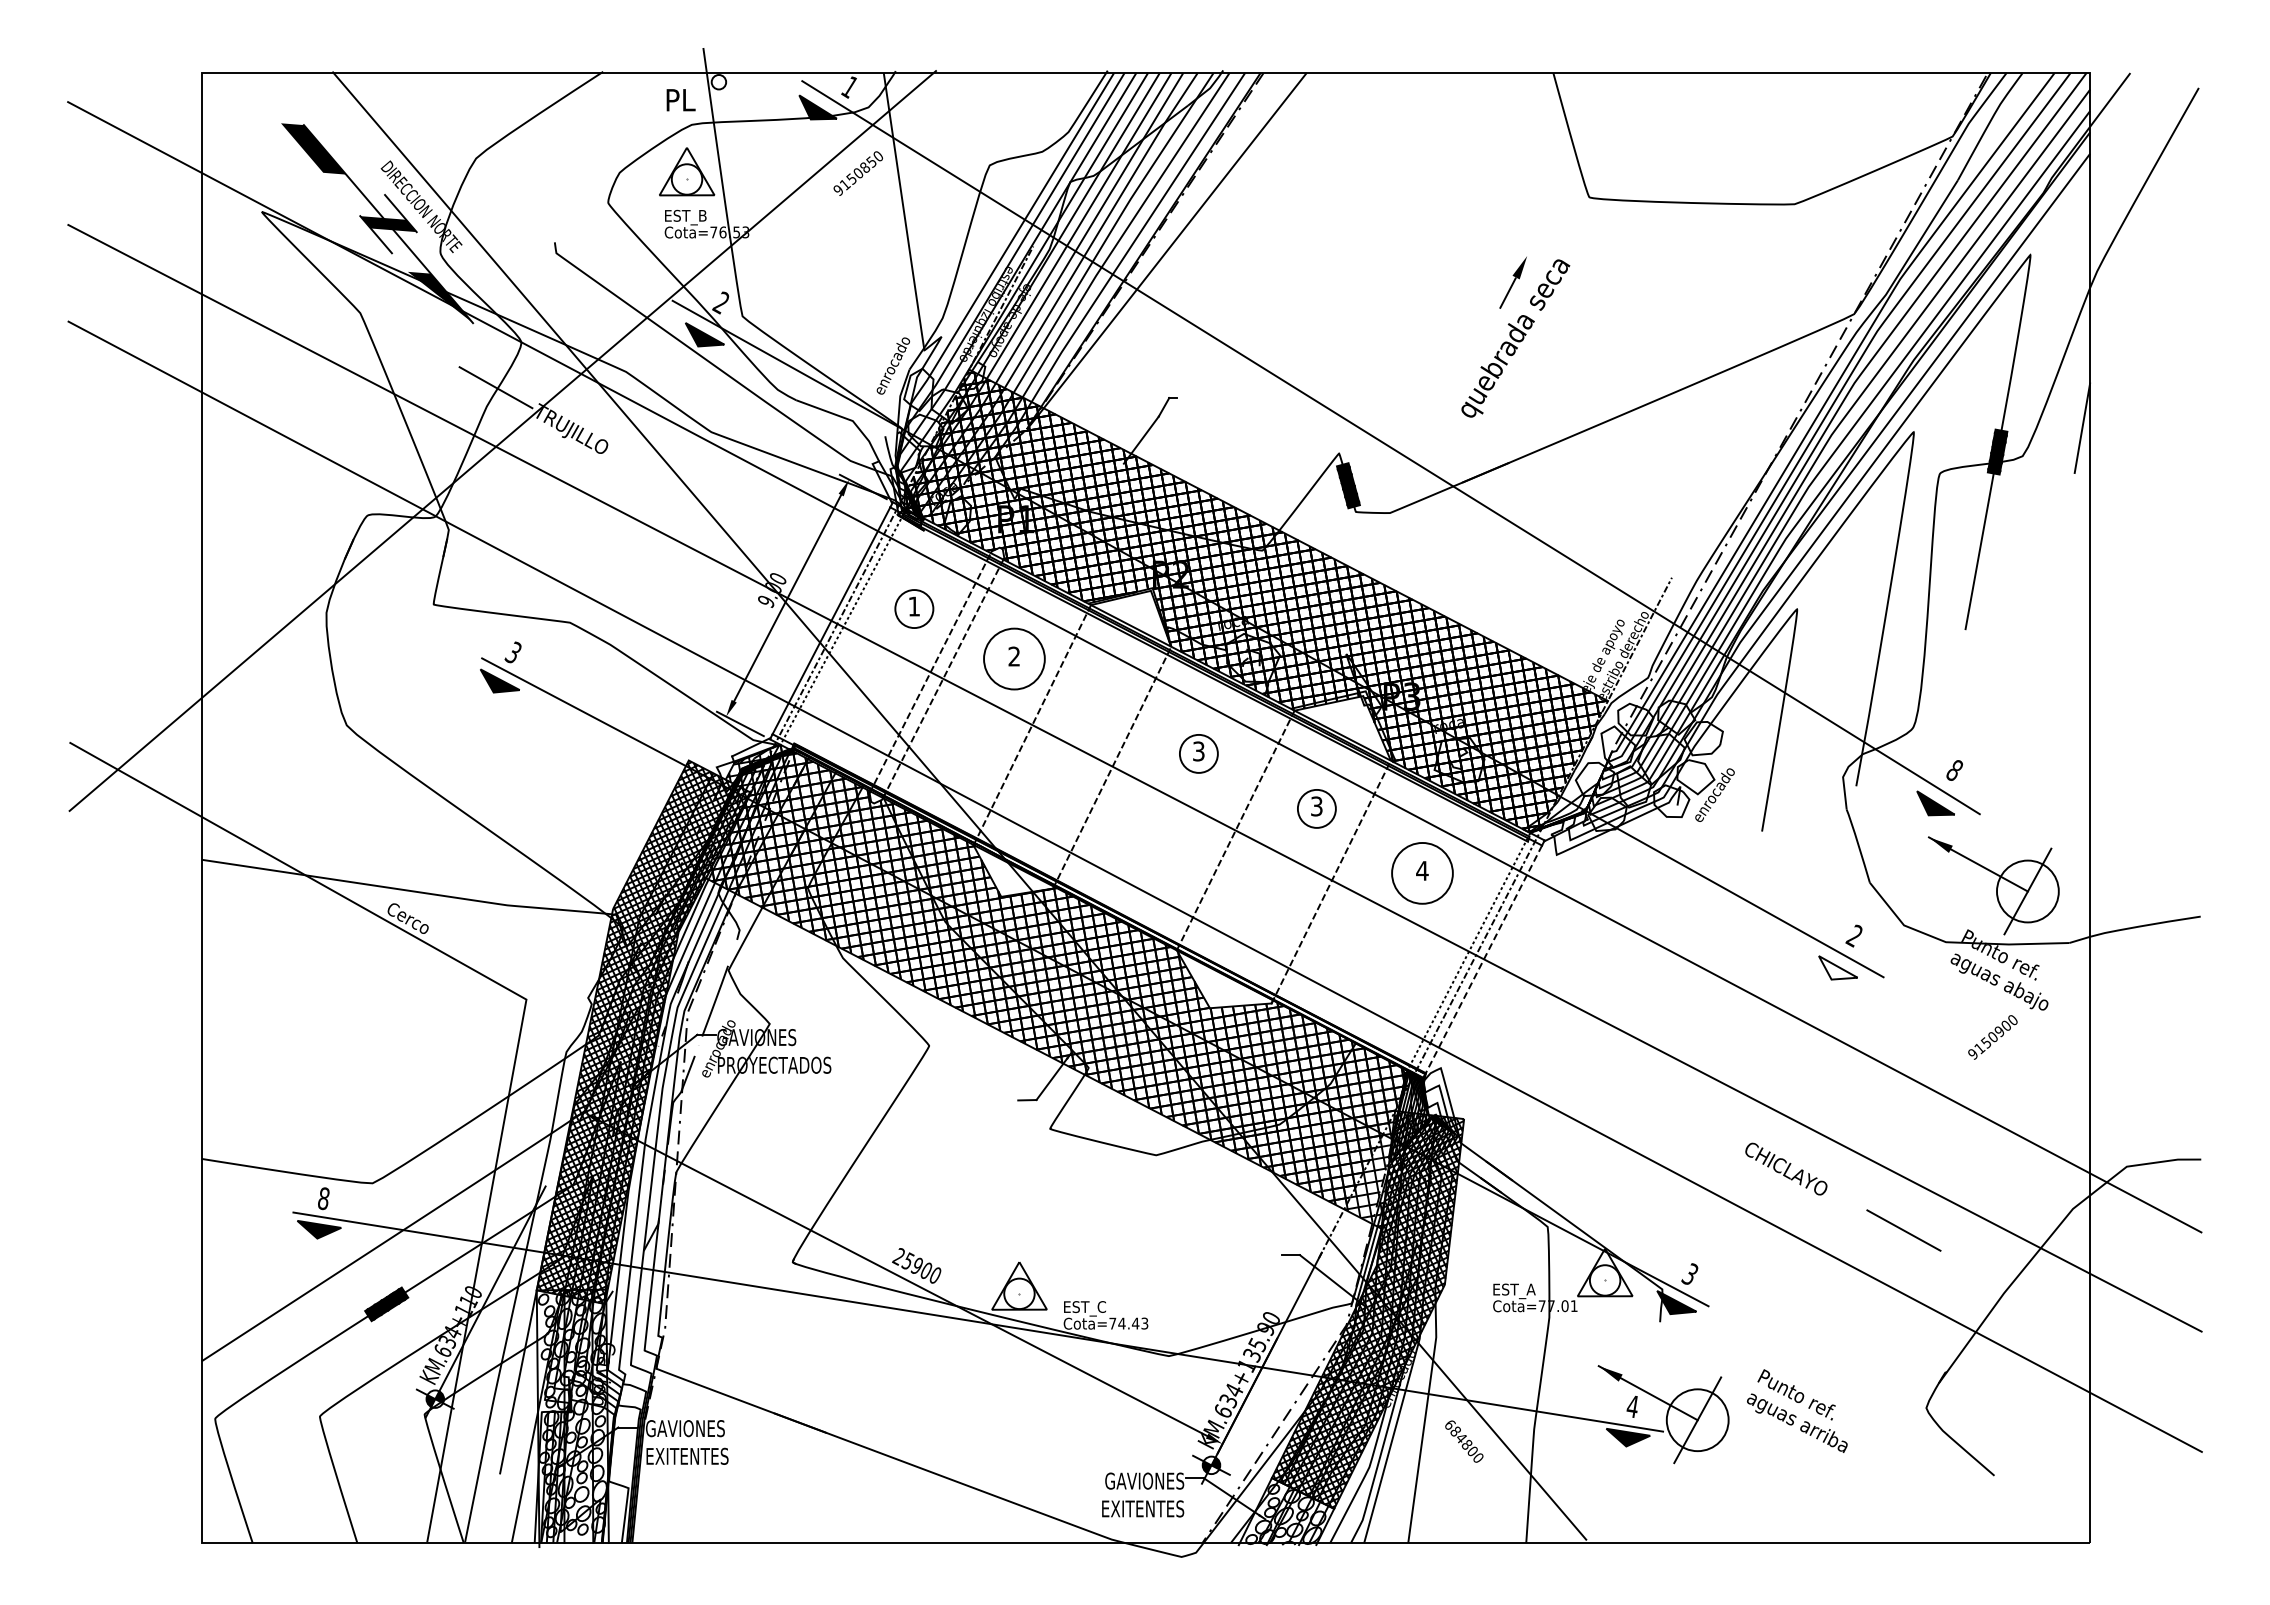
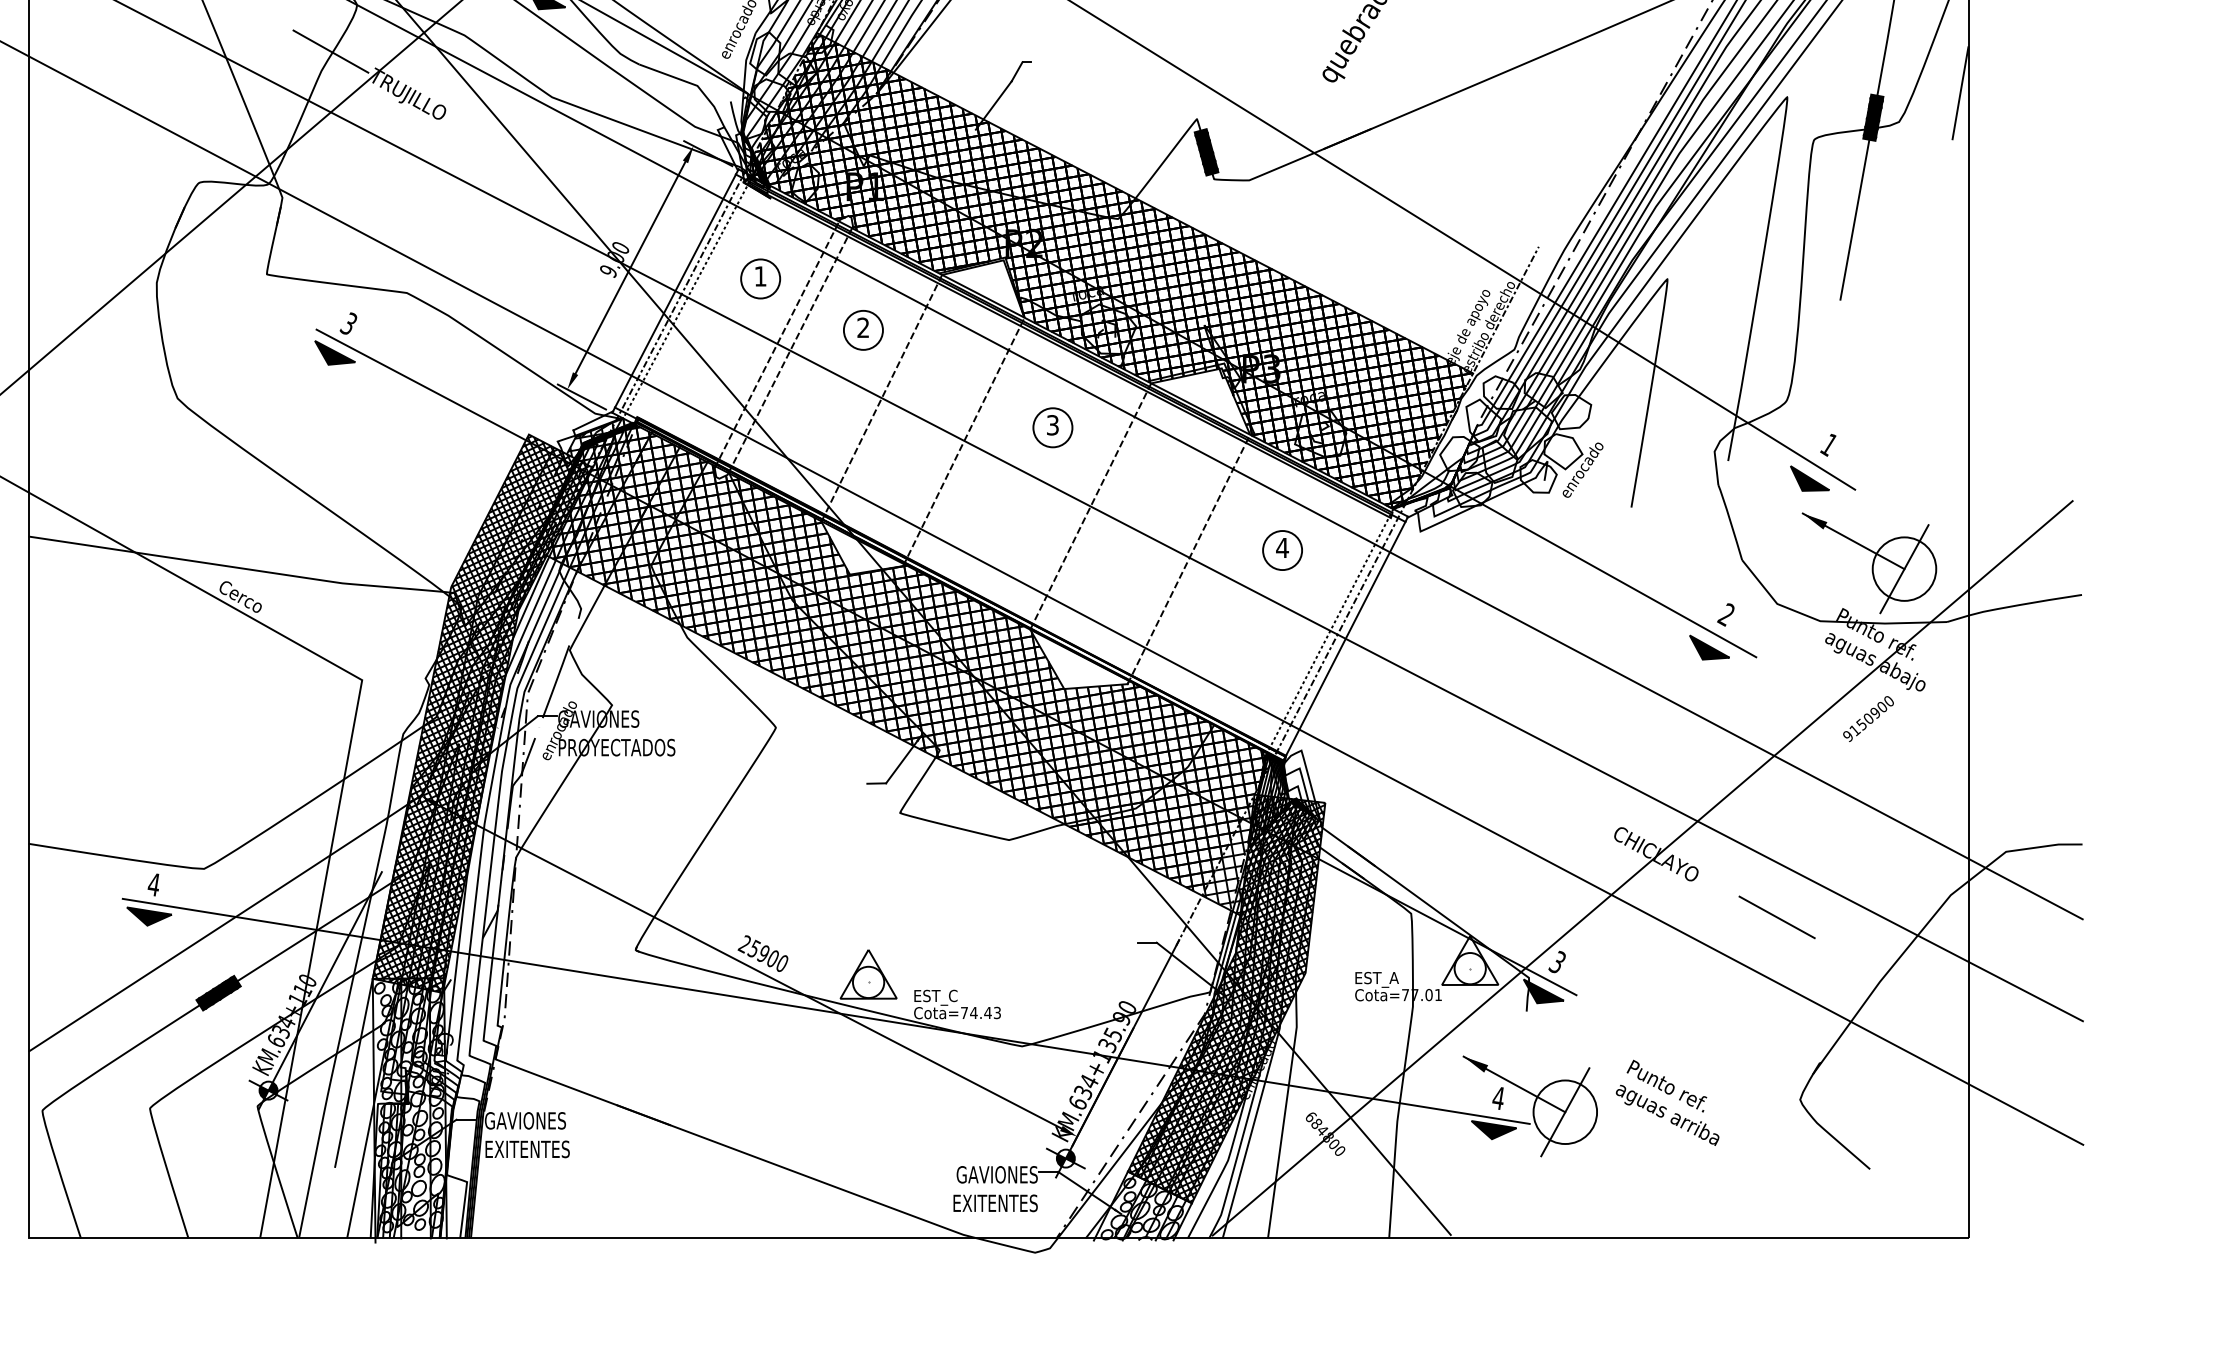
circle: (1014, 659) -> (863, 330), size x0.62
text: (1954, 770) -> (1829, 444), 8 -> 1
part: (1316, 808) -> (1173, 483), removed
circle: (1422, 873) -> (1282, 550), size x0.62
line: (1483, 959) -> (1345, 638), dashed -> solid
fill: (1837, 967) -> (1708, 647), added
line: (1772, 1182) -> (1642, 868), added
text: (323, 1198) -> (153, 884), 8 -> 4

